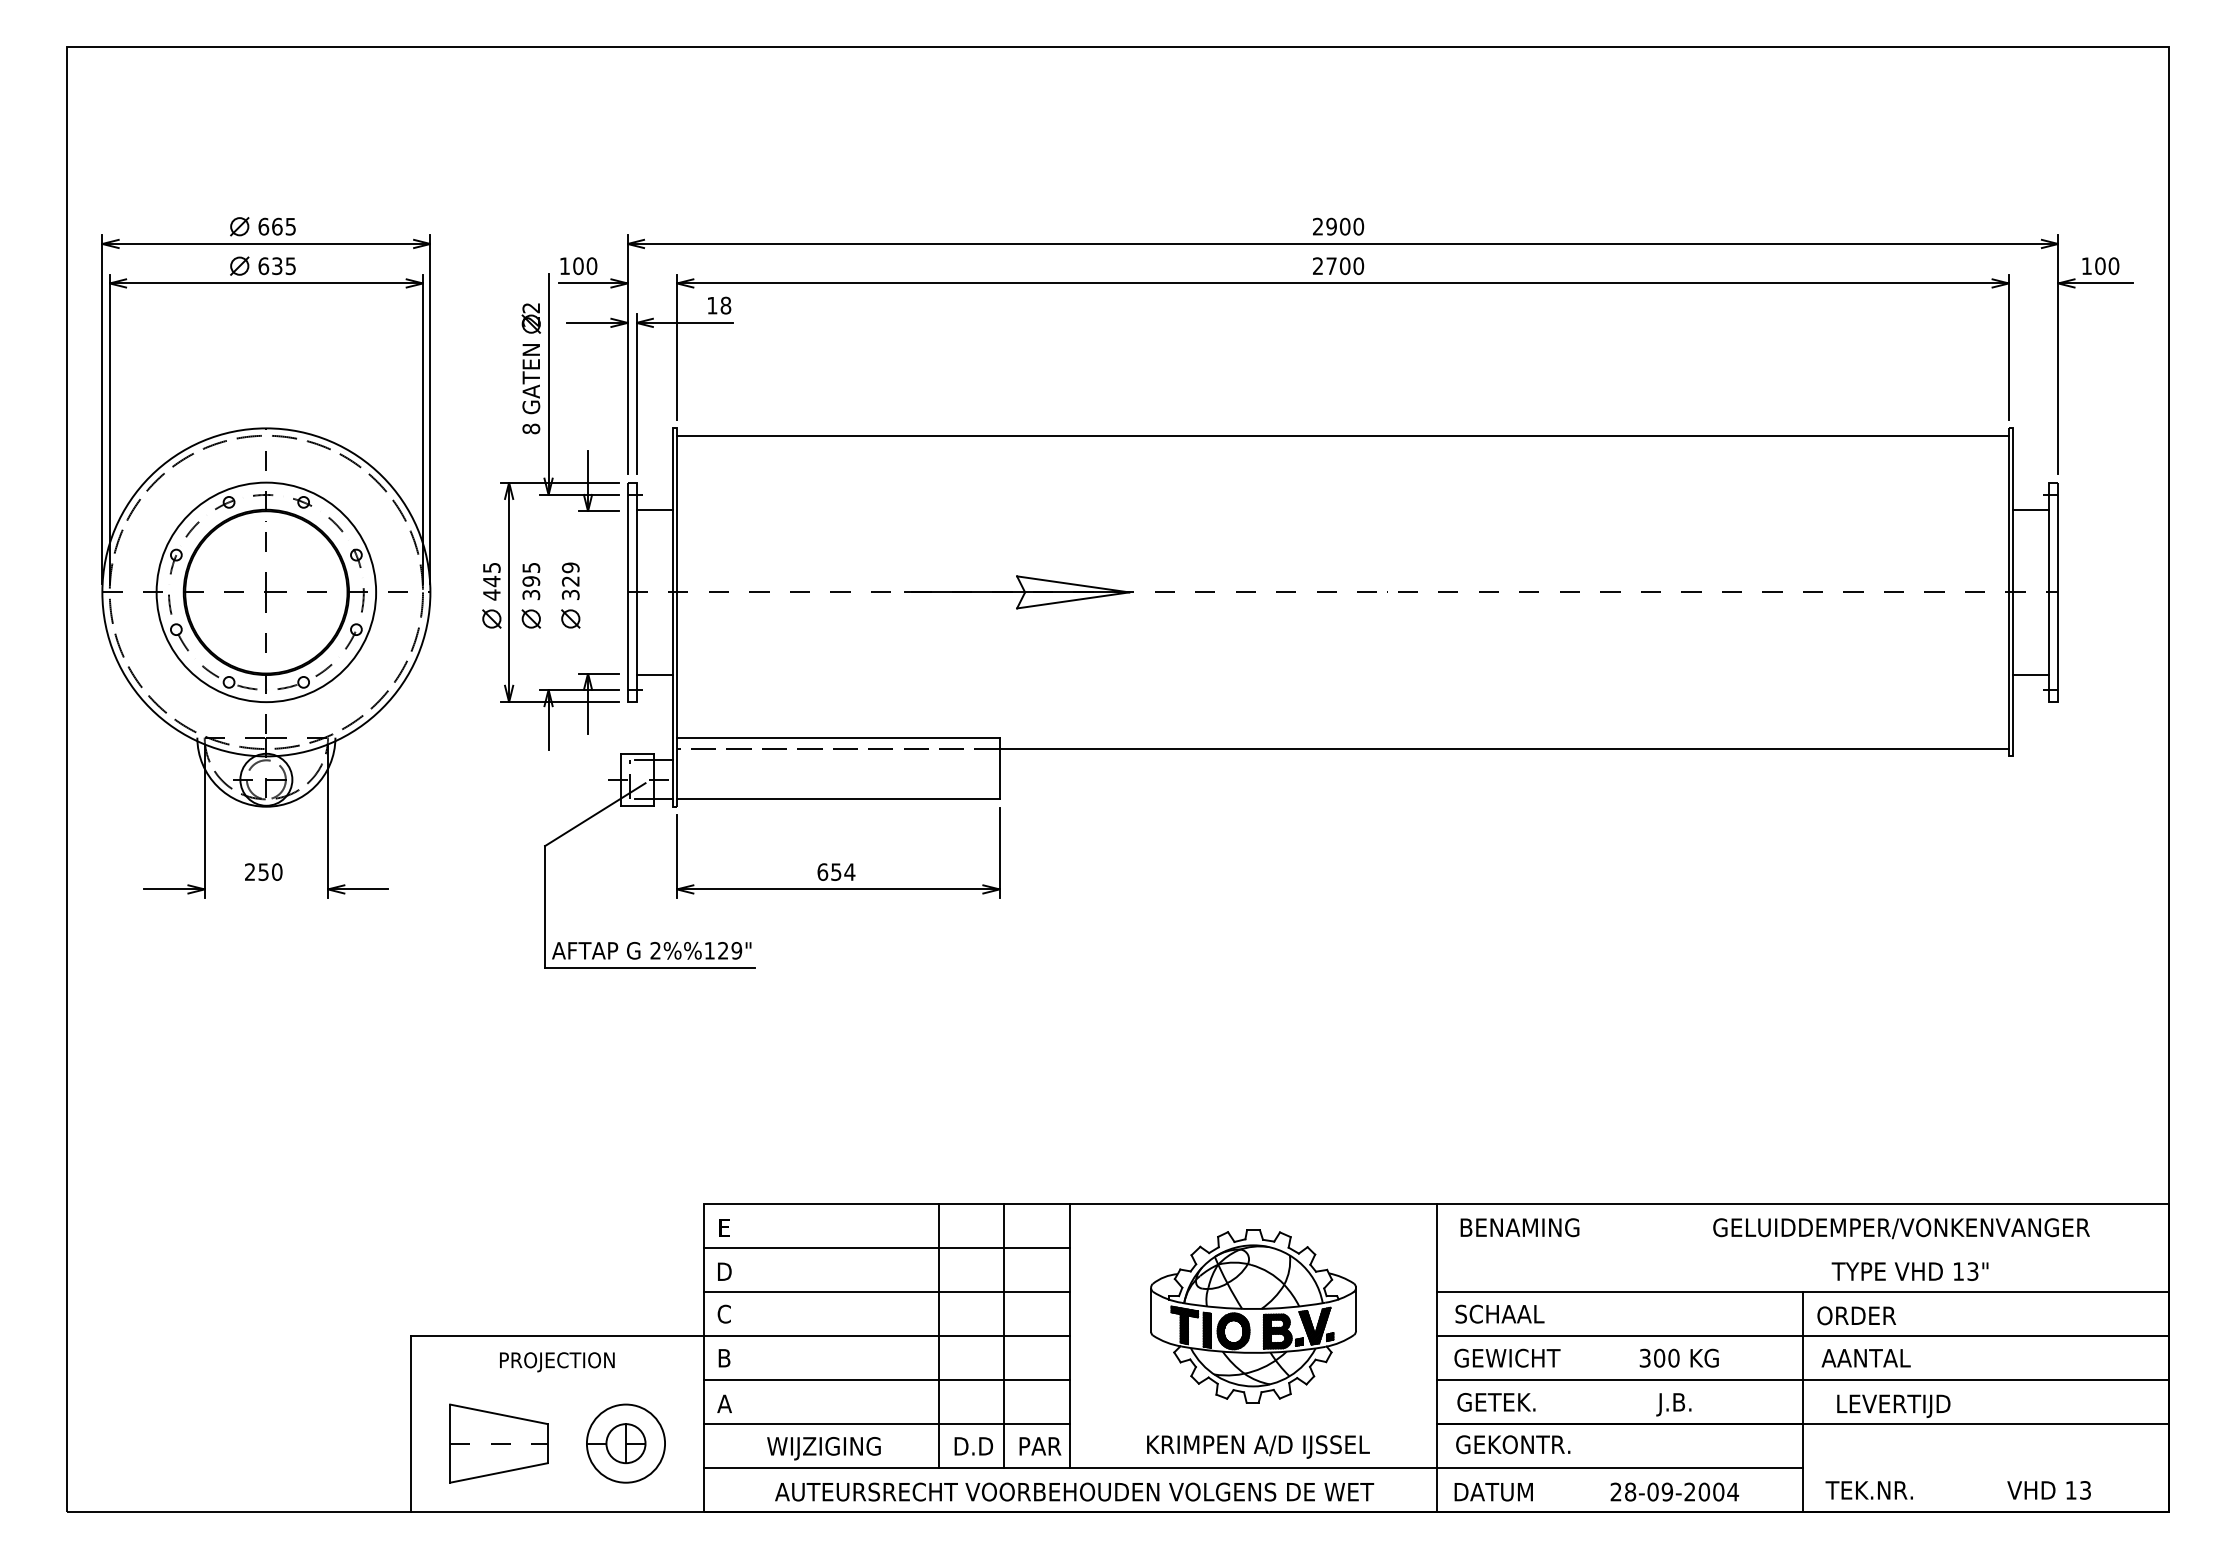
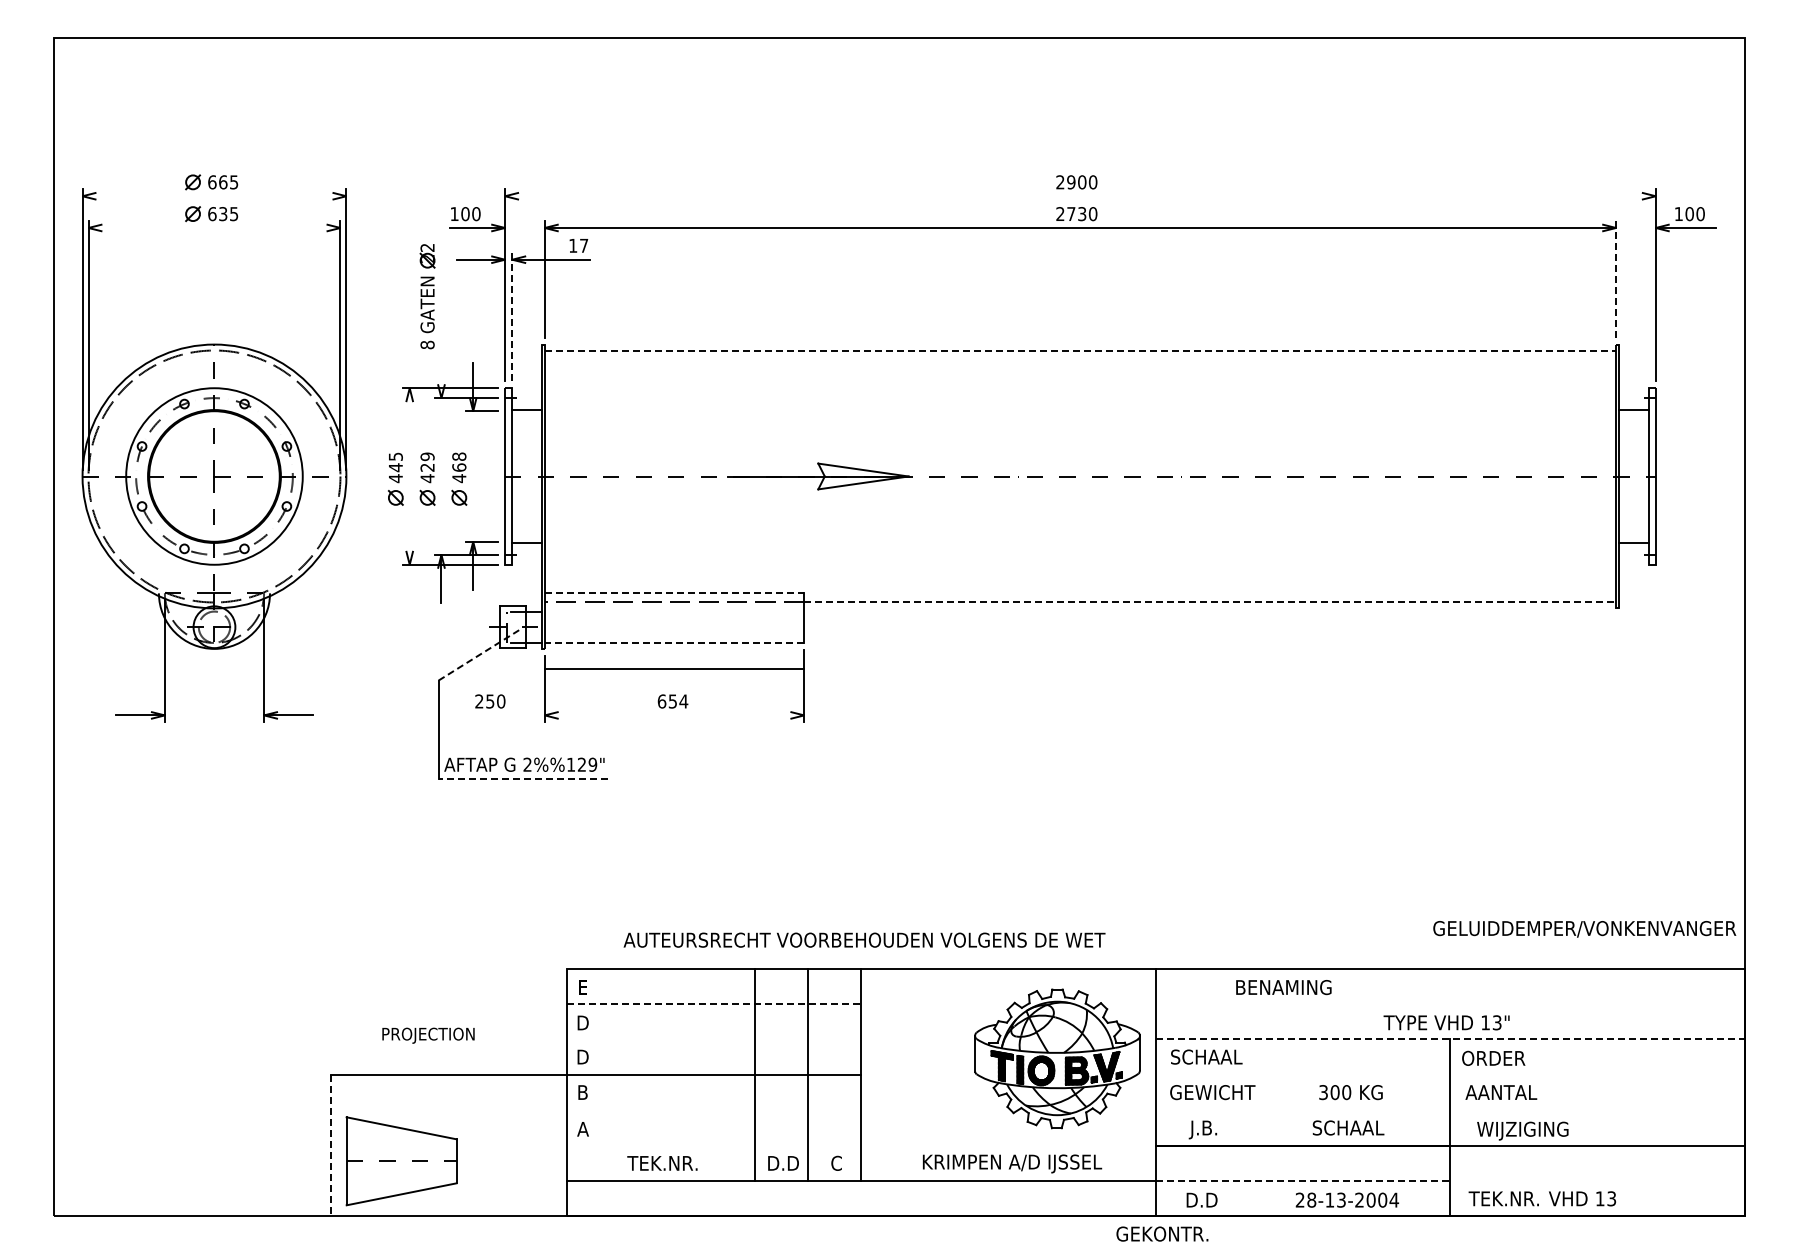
line: (266, 244) -> (214, 196), removed
line: (1343, 244) -> (1080, 196), removed
text: (1345, 266) -> (1082, 214), 2700 -> 2730
line: (266, 284) -> (214, 228), removed
text: (726, 305) -> (584, 245), 18 -> 17
line: (2009, 346) -> (1616, 278), solid -> dashed
line: (548, 384) -> (441, 309), removed
line: (636, 393) -> (512, 316), solid -> dashed
line: (1343, 435) -> (1080, 350), solid -> dashed
text: (531, 581) -> (427, 467), 395 -> 429
text: (570, 581) -> (459, 467), 329 -> 468
line: (508, 592) -> (409, 476), removed
line: (838, 737) -> (674, 593), solid -> dashed
line: (1504, 749) -> (1210, 602), solid -> dashed
line: (838, 798) -> (674, 642), solid -> dashed
line: (595, 814) -> (479, 655), solid -> dashed
text: (263, 872) -> (490, 701), moved
line: (838, 889) -> (674, 669), moved
line: (649, 967) -> (522, 778), solid -> dashed
text: (1519, 1227) -> (1283, 987), moved
text: (1901, 1228) -> (1584, 929), moved
line: (888, 1248) -> (714, 1004), solid -> dashed
text: (1909, 1271) -> (1446, 1022), moved
line: (886, 1292) -> (713, 1039), removed
line: (1803, 1292) -> (1450, 1039), solid -> dashed
text: (723, 1313) -> (582, 1056), C -> D
part: (1253, 1315) -> (1057, 1058), moved
line: (1803, 1335) -> (1450, 1074), removed
text: (557, 1361) -> (428, 1035), moved
line: (886, 1380) -> (713, 1110), removed
line: (1803, 1380) -> (1450, 1110), removed
text: (1495, 1404) -> (1203, 1129), GETEK. -> J.B.
text: (1676, 1404) -> (1348, 1129), J.B. -> SCHAAL
text: (1893, 1405) -> (1523, 1130), LEVERTIJD -> WIJZIGING
line: (410, 1424) -> (330, 1145), solid -> dashed
line: (886, 1424) -> (713, 1145), removed
part: (498, 1442) -> (401, 1160), size x1.4
part: (625, 1442) -> (503, 1160), removed
text: (1513, 1443) -> (1162, 1233), moved
text: (1039, 1445) -> (836, 1162), PAR -> C
text: (823, 1447) -> (662, 1164), WIJZIGING -> TEK.NR.
line: (1620, 1467) -> (1303, 1180), solid -> dashed
text: (2049, 1489) -> (1582, 1198), moved
text: (1074, 1491) -> (864, 939), moved
text: (1493, 1491) -> (1201, 1199), DATUM -> D.D
text: (1660, 1491) -> (1335, 1199), 28-09-2004 -> 28-13-2004

